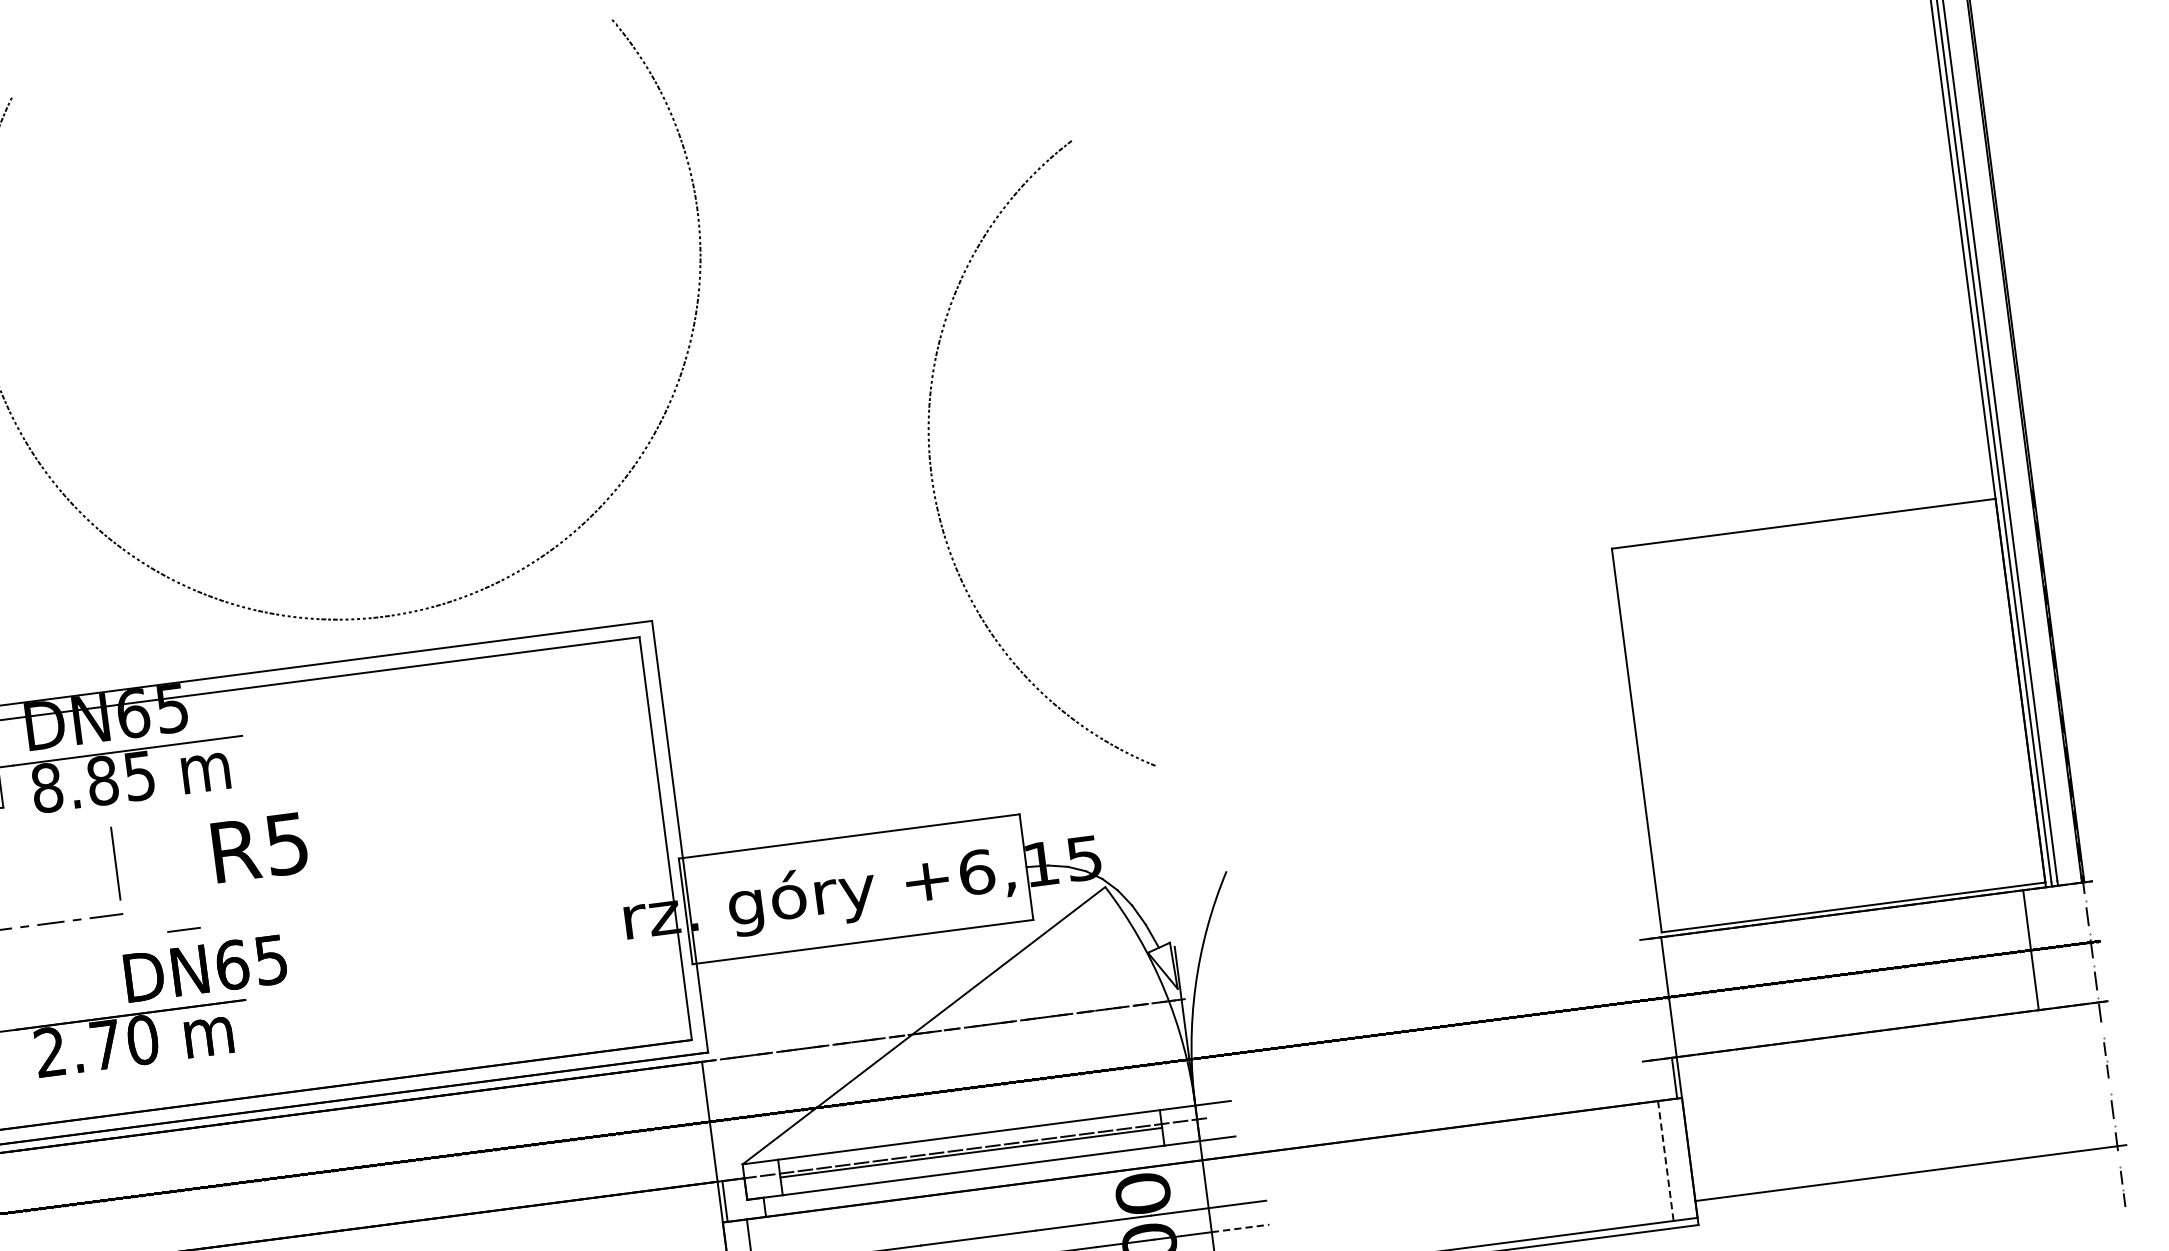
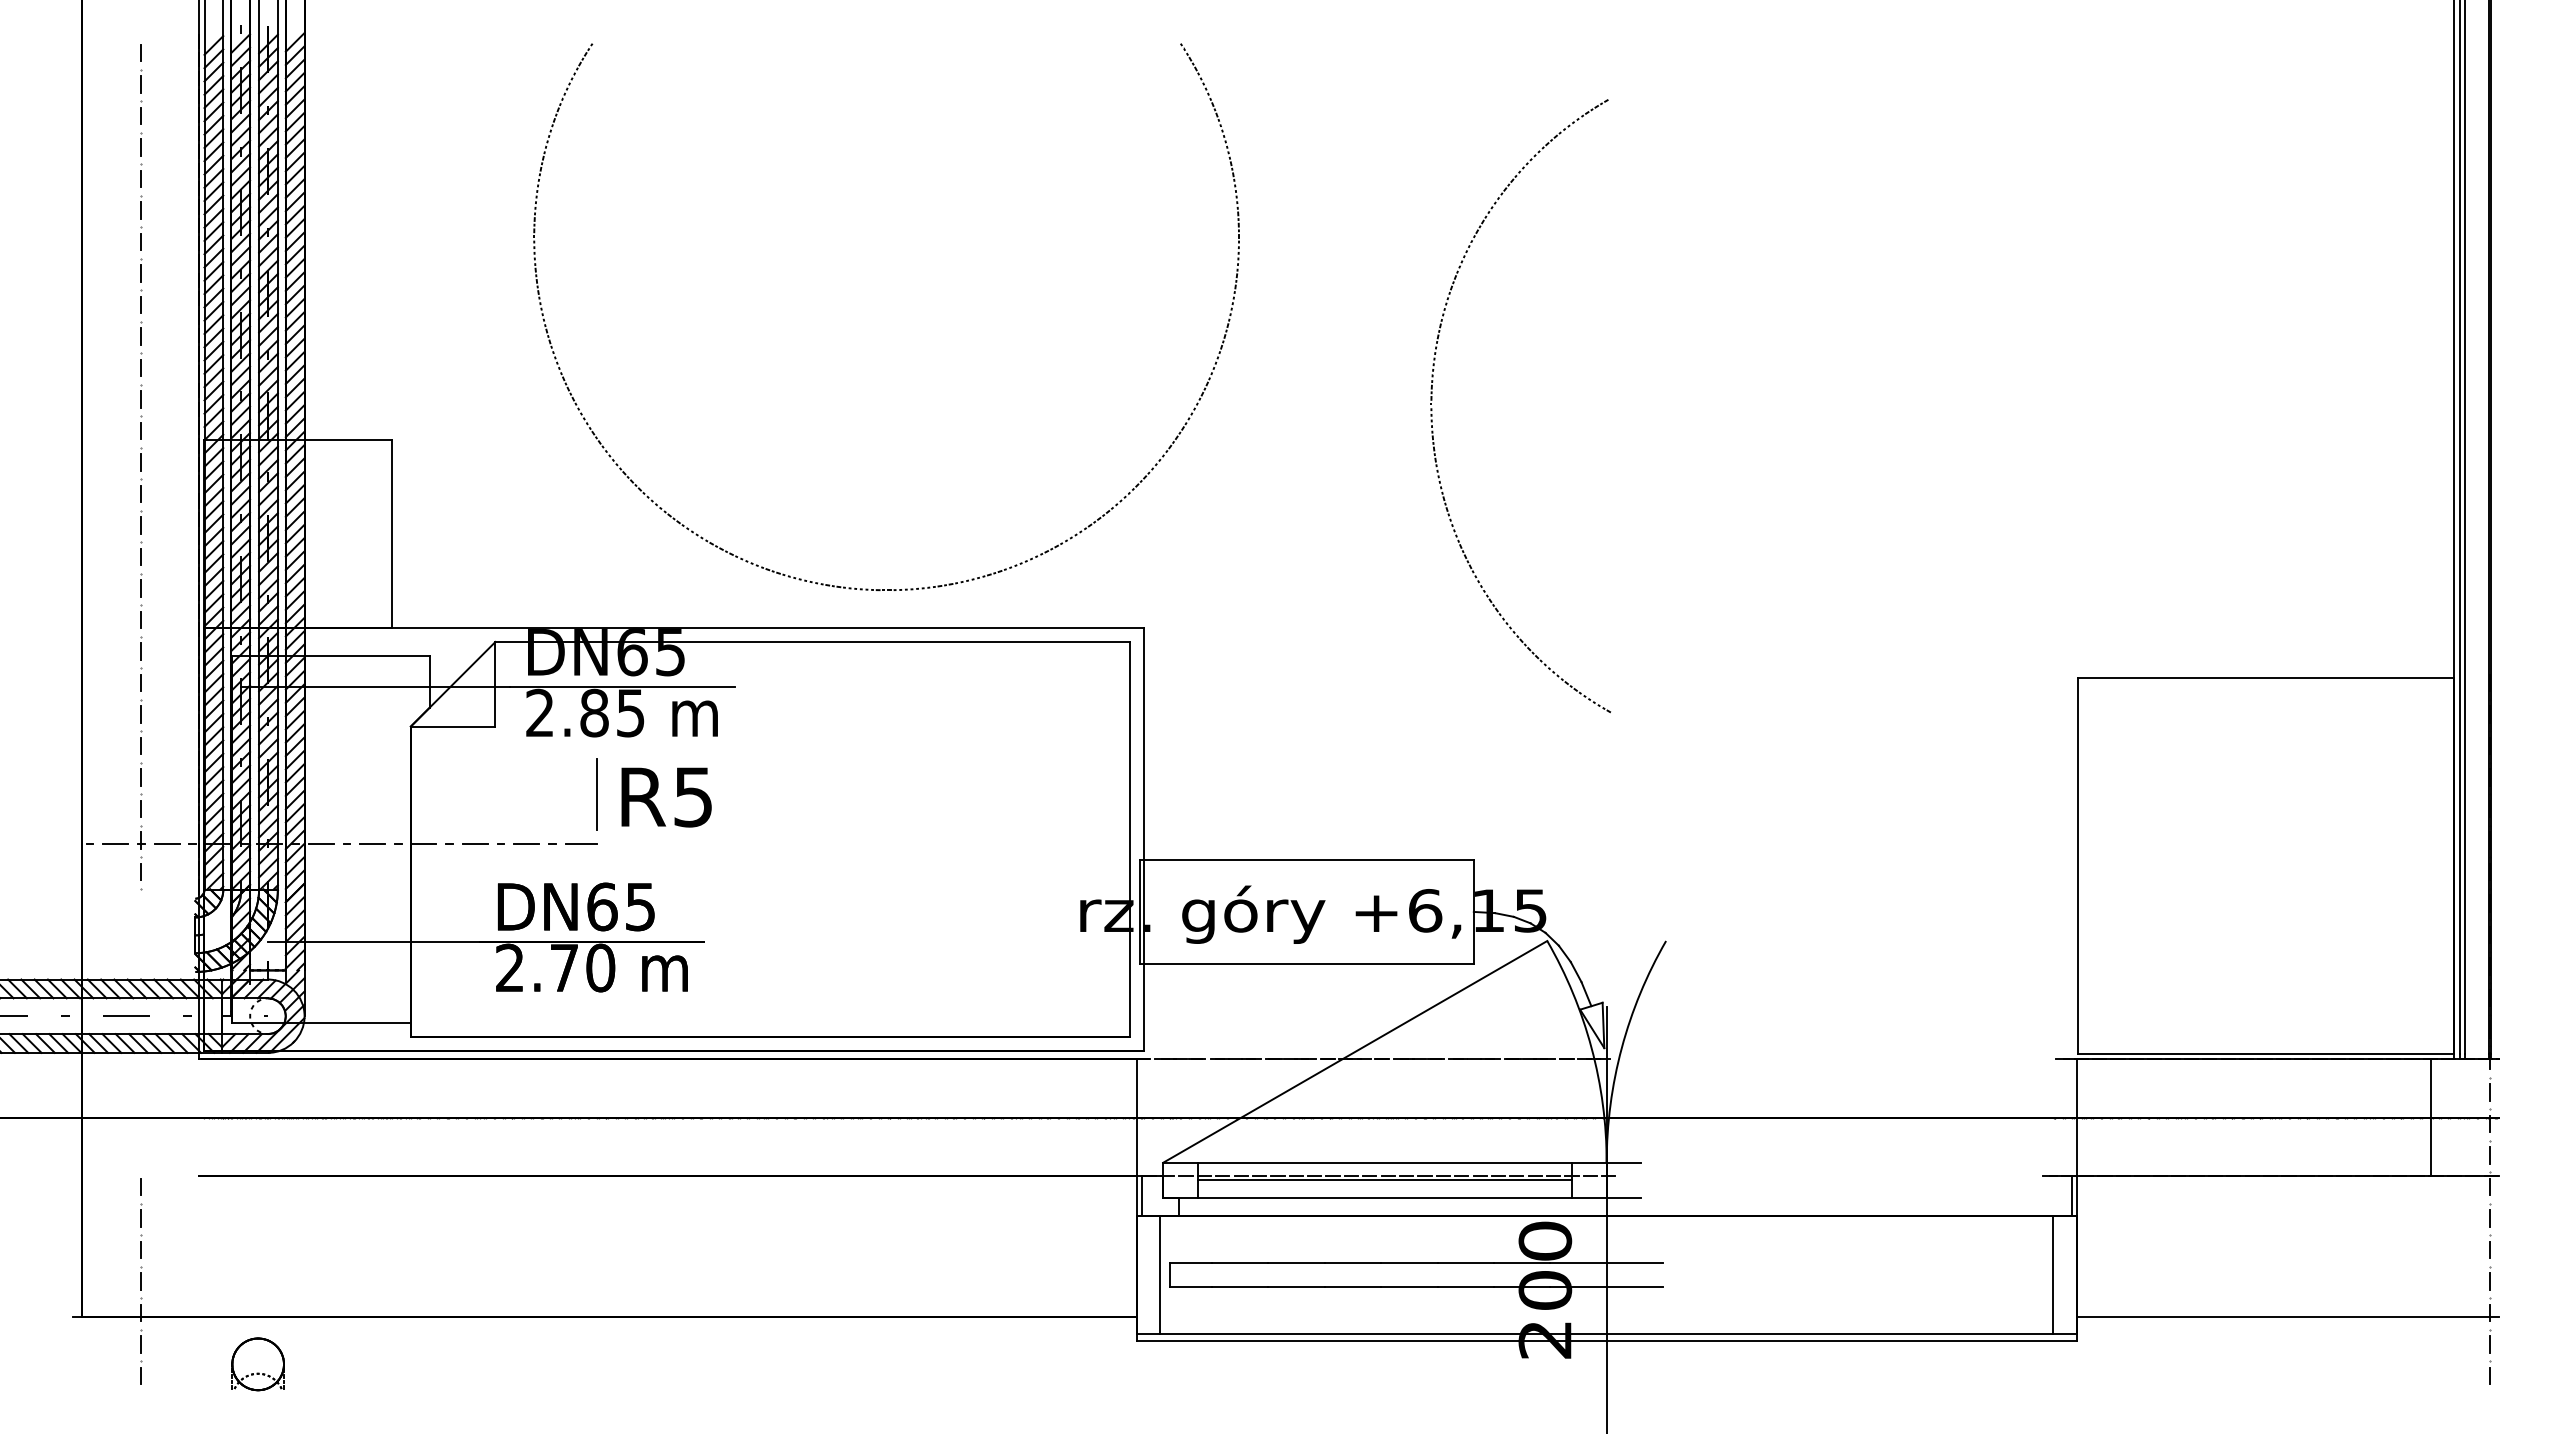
part: (933, 479) -> (1432, 408), moved
text: (47, 787) -> (540, 712), 8.85 -> 2.85
text: (259, 847) -> (666, 797), moved
line: (184, 929) -> (654, 866), removed
text: (205, 968) -> (576, 906), moved
part: (2106, 1057) -> (2490, 1230), size x1.43
line: (1666, 1161) -> (2053, 1275), dashed -> solid
part: (2123, 1186) -> (2490, 1356), size x1.43
line: (1241, 1227) -> (1635, 1286), dashed -> solid

